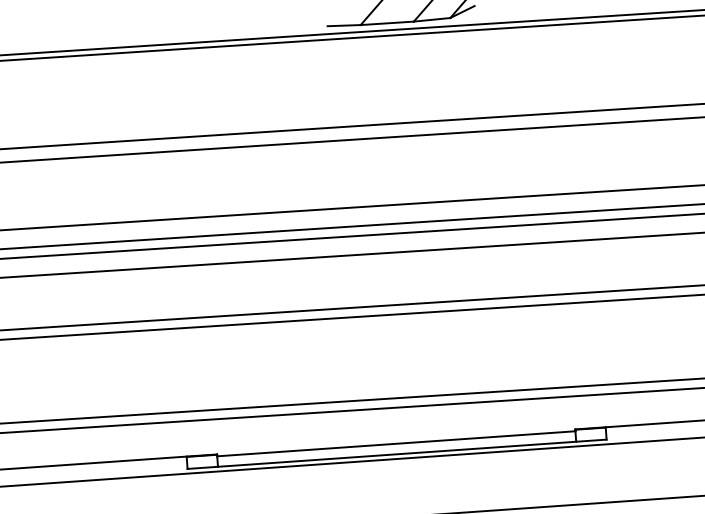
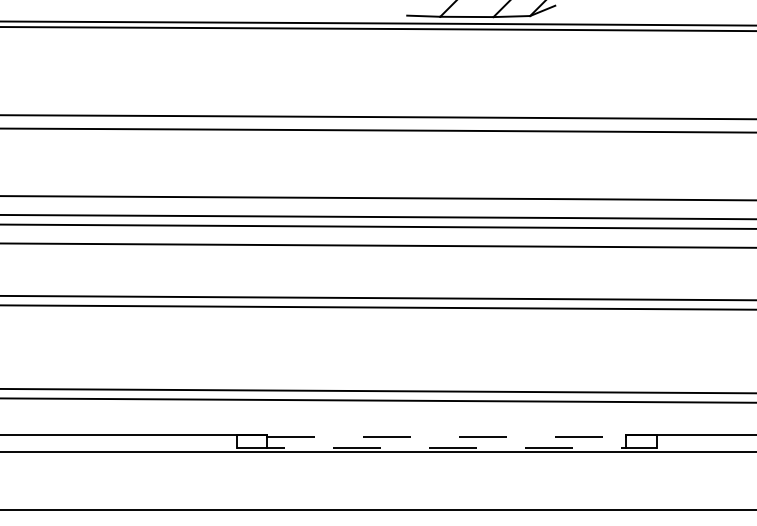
line: (396, 444) -> (446, 437), solid -> dashed
line: (397, 454) -> (447, 447), solid -> dashed

